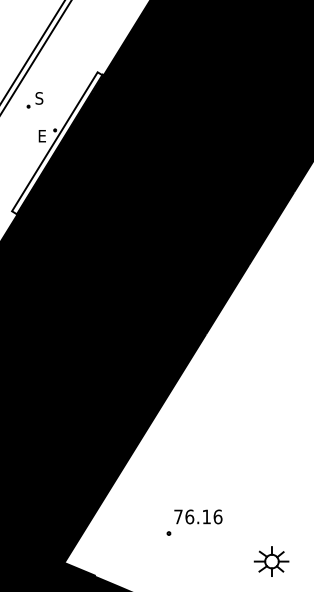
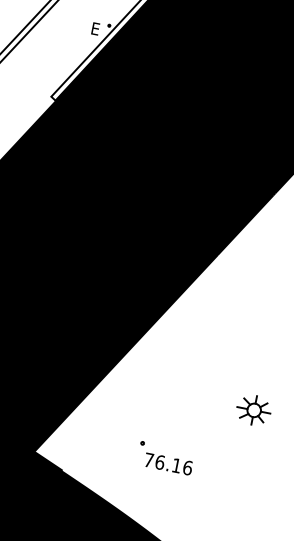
text: (198, 516) -> (168, 463), moved
part: (271, 561) -> (253, 410), moved

